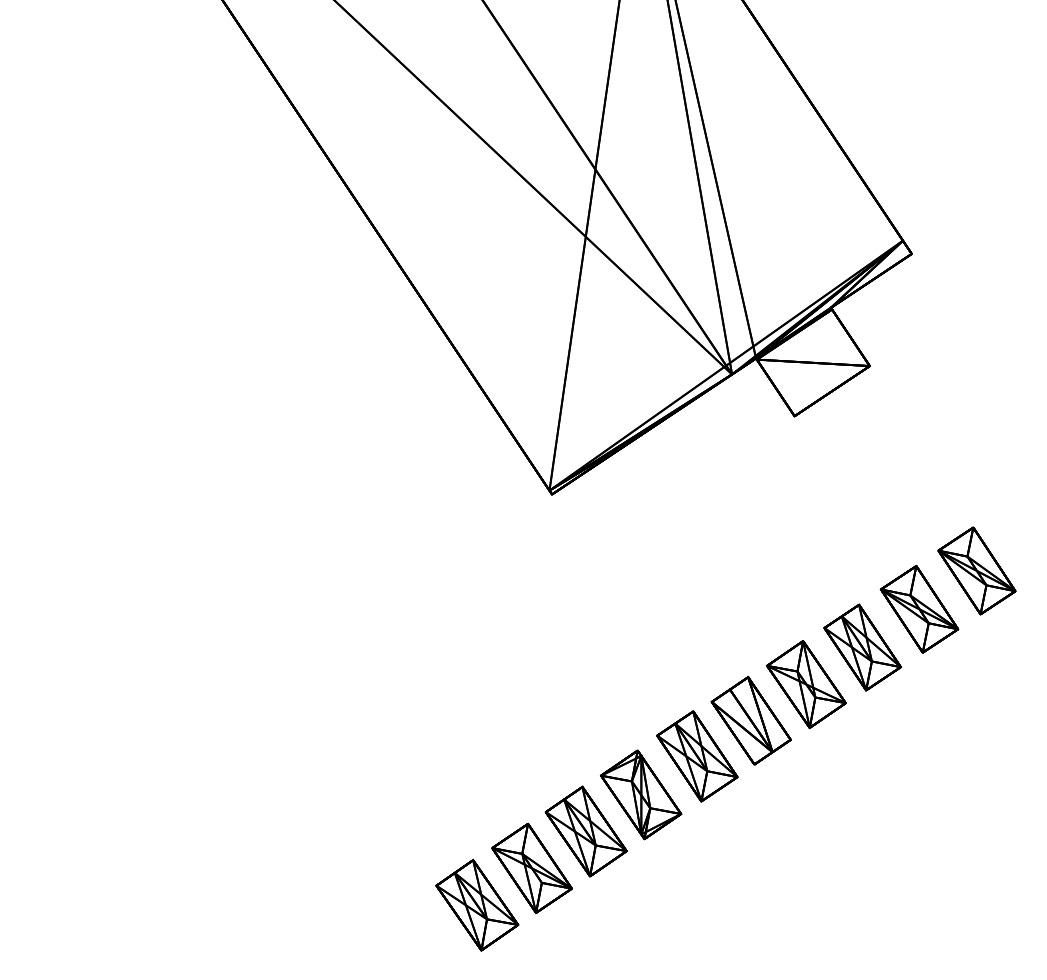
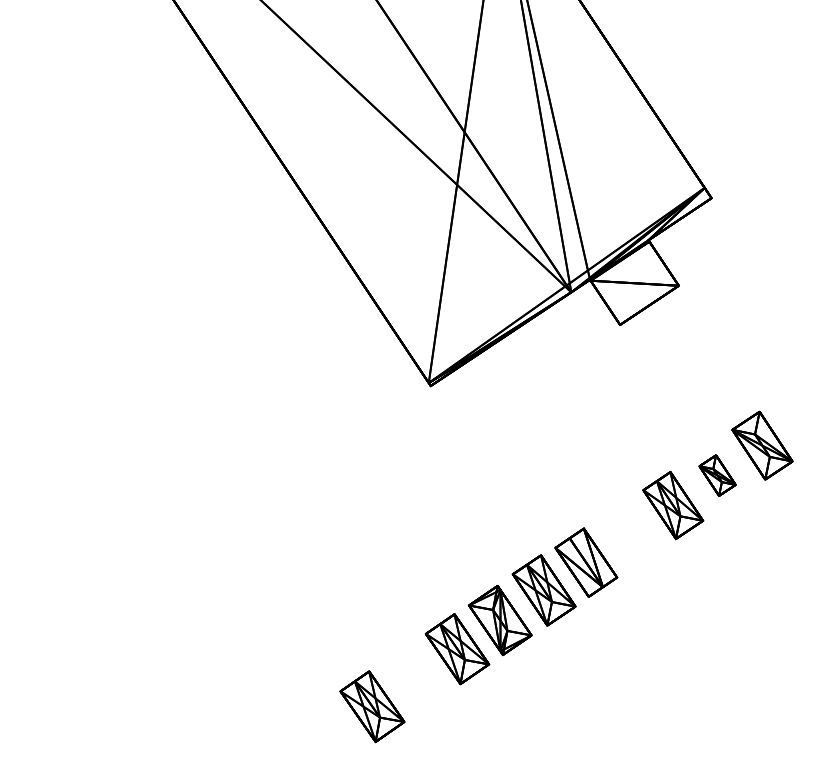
part: (919, 609) -> (717, 475), size x0.6
part: (805, 684) -> (628, 534), removed
part: (532, 867) -> (415, 677), removed

